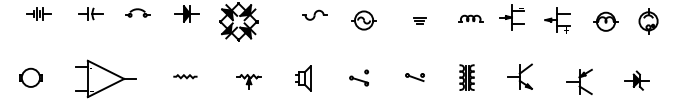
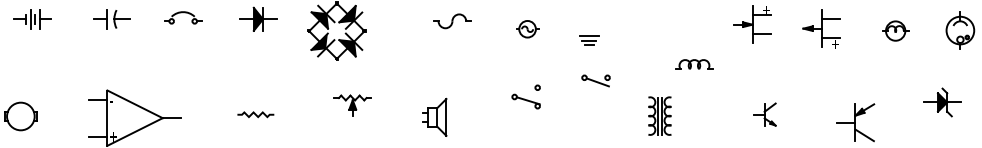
part: (470, 18) -> (694, 64), moved
part: (363, 20) -> (526, 29), size x0.6
part: (419, 20) -> (589, 39), moved
part: (605, 21) -> (894, 30), size x0.7
part: (519, 76) -> (764, 114), size x0.6
part: (358, 77) -> (525, 96), moved
part: (414, 77) -> (595, 80), moved
part: (466, 77) -> (659, 115), moved
part: (636, 80) -> (942, 102), moved
part: (248, 81) -> (351, 105), moved

